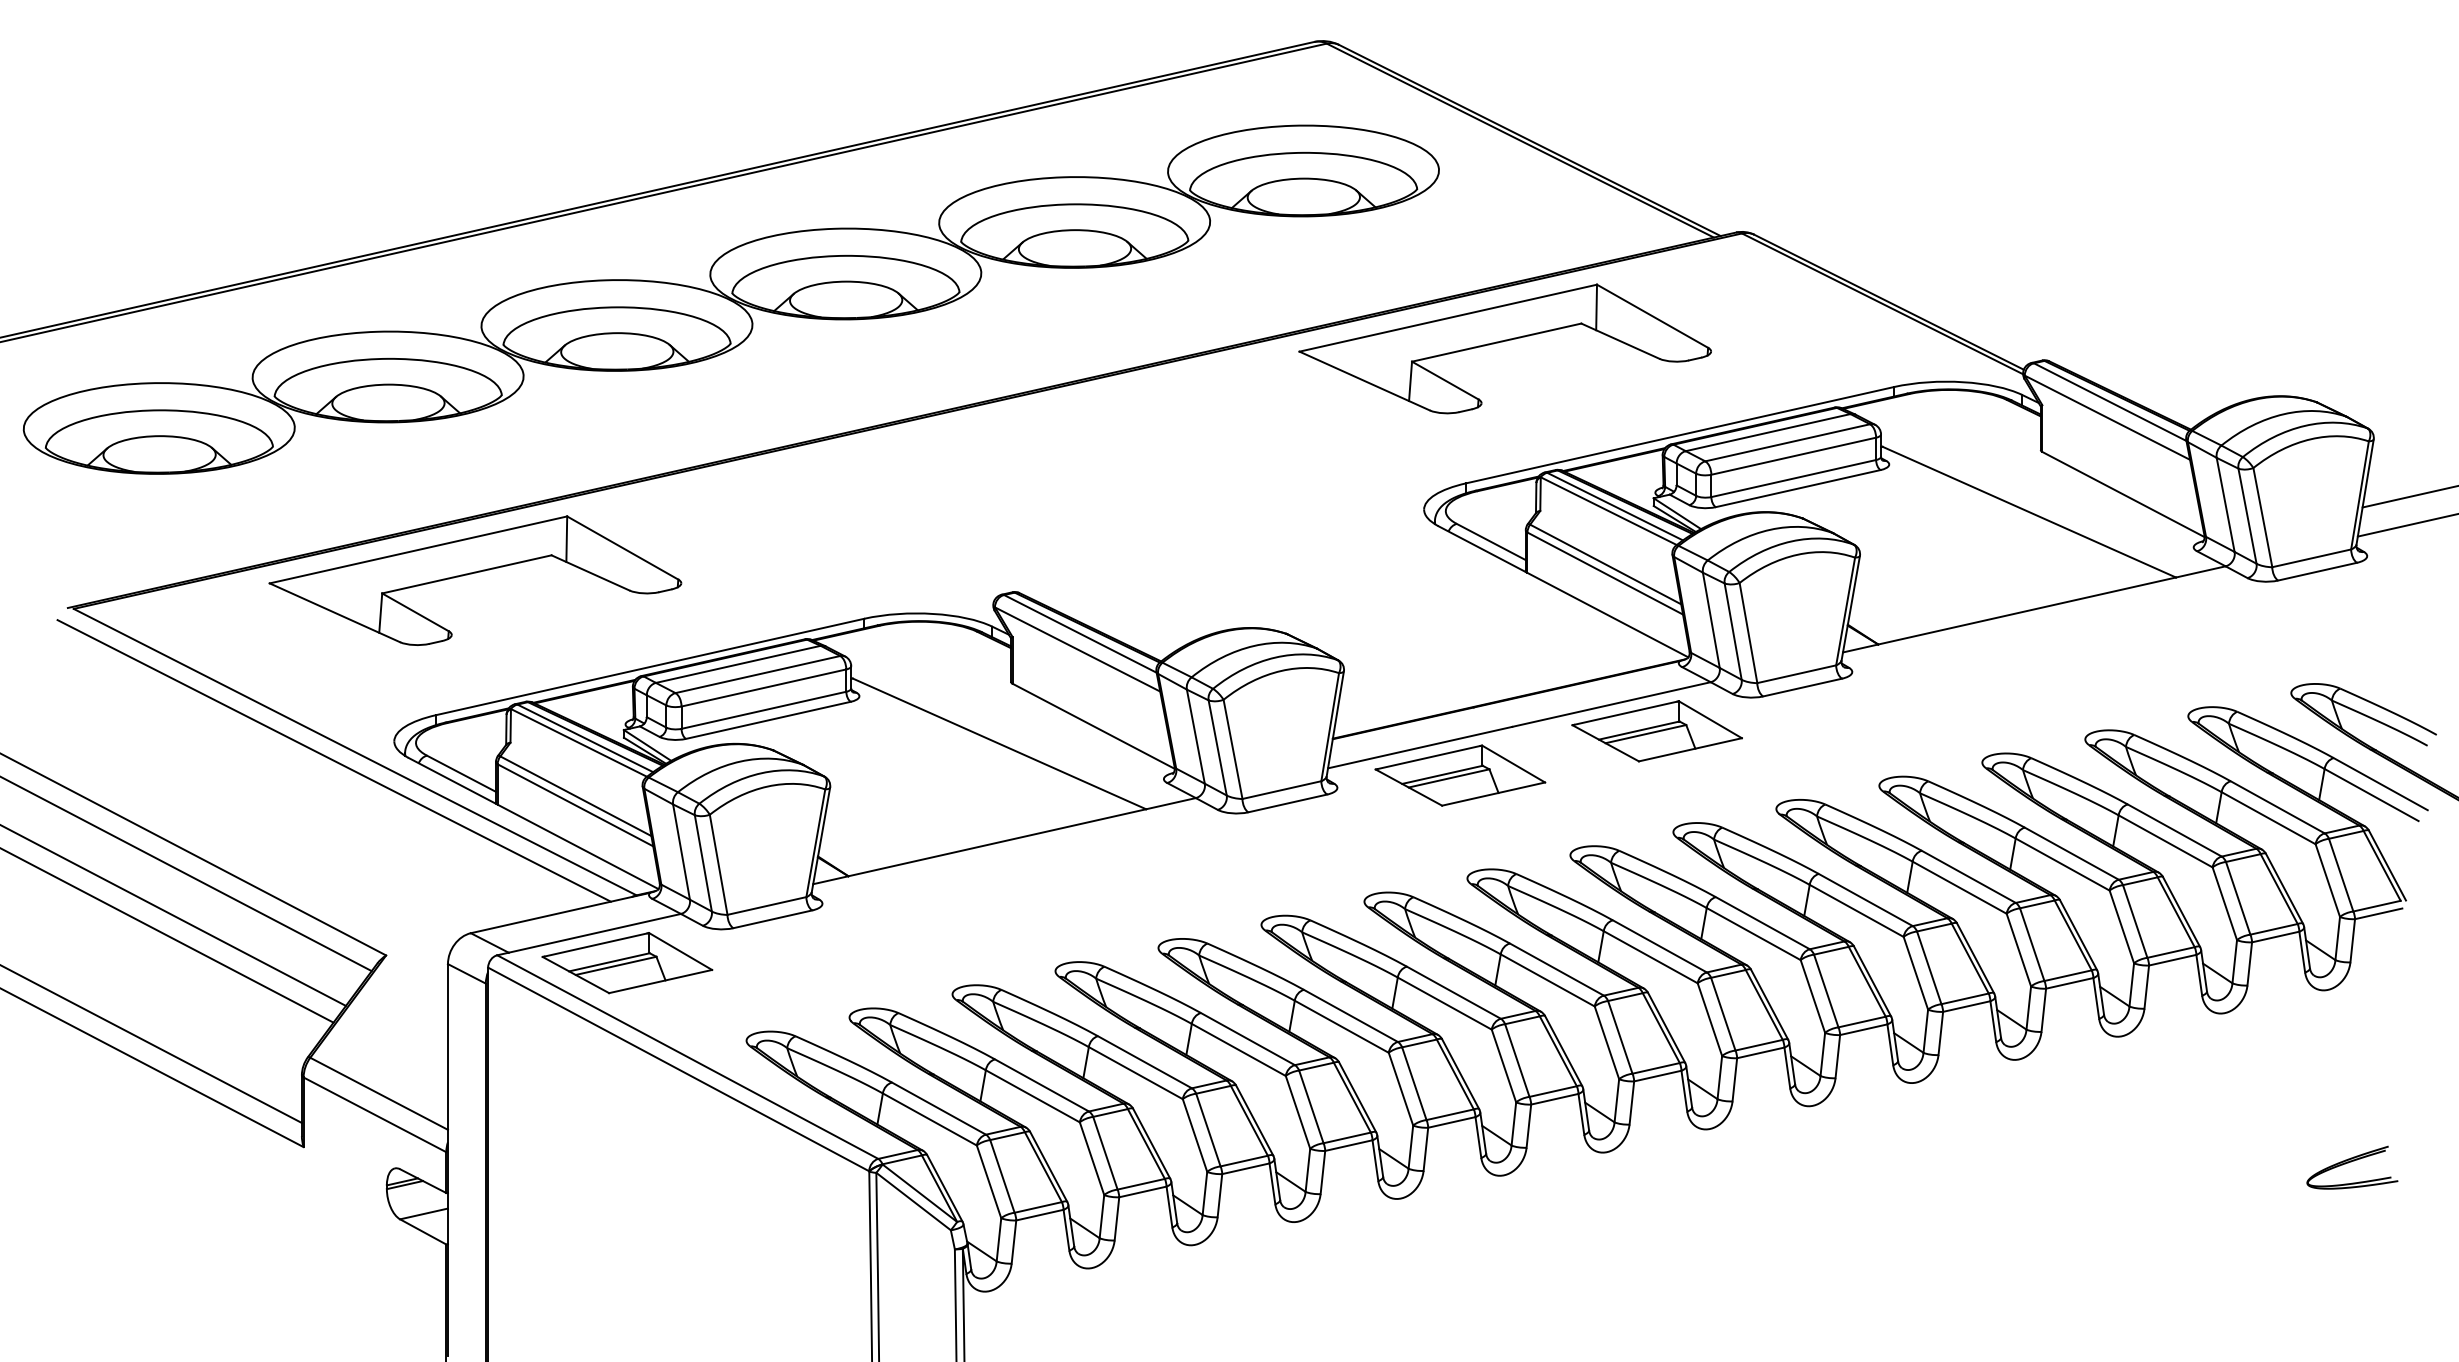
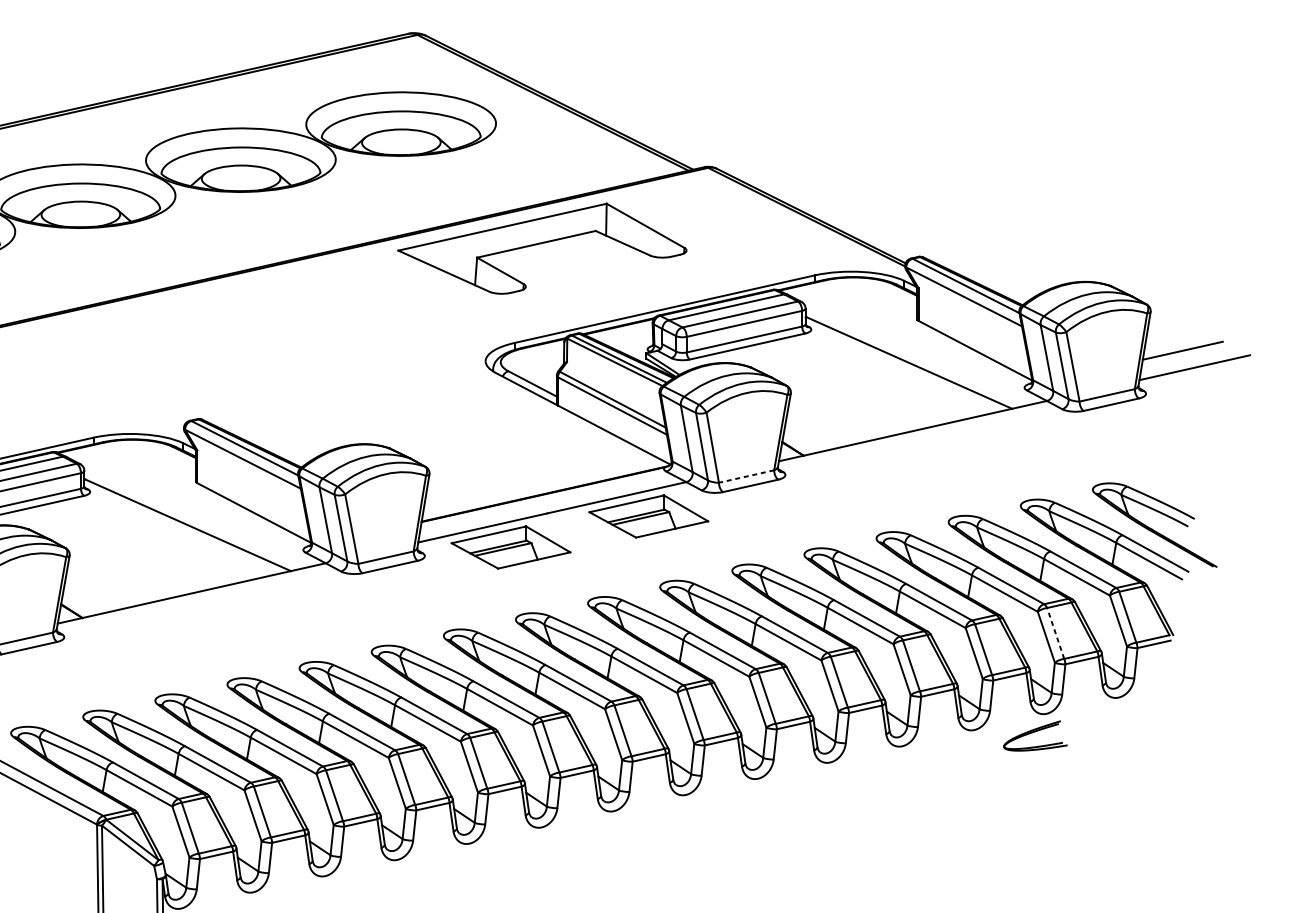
line: (1796, 674) -> (746, 476), solid -> dashed
line: (2238, 897) -> (1055, 632), solid -> dashed
part: (2352, 1167) -> (1035, 735), moved

